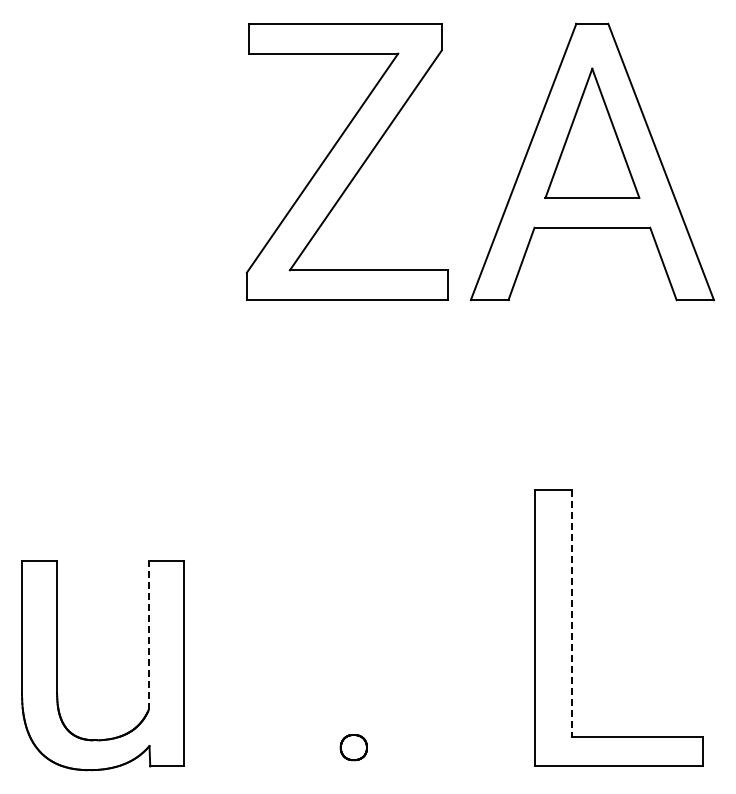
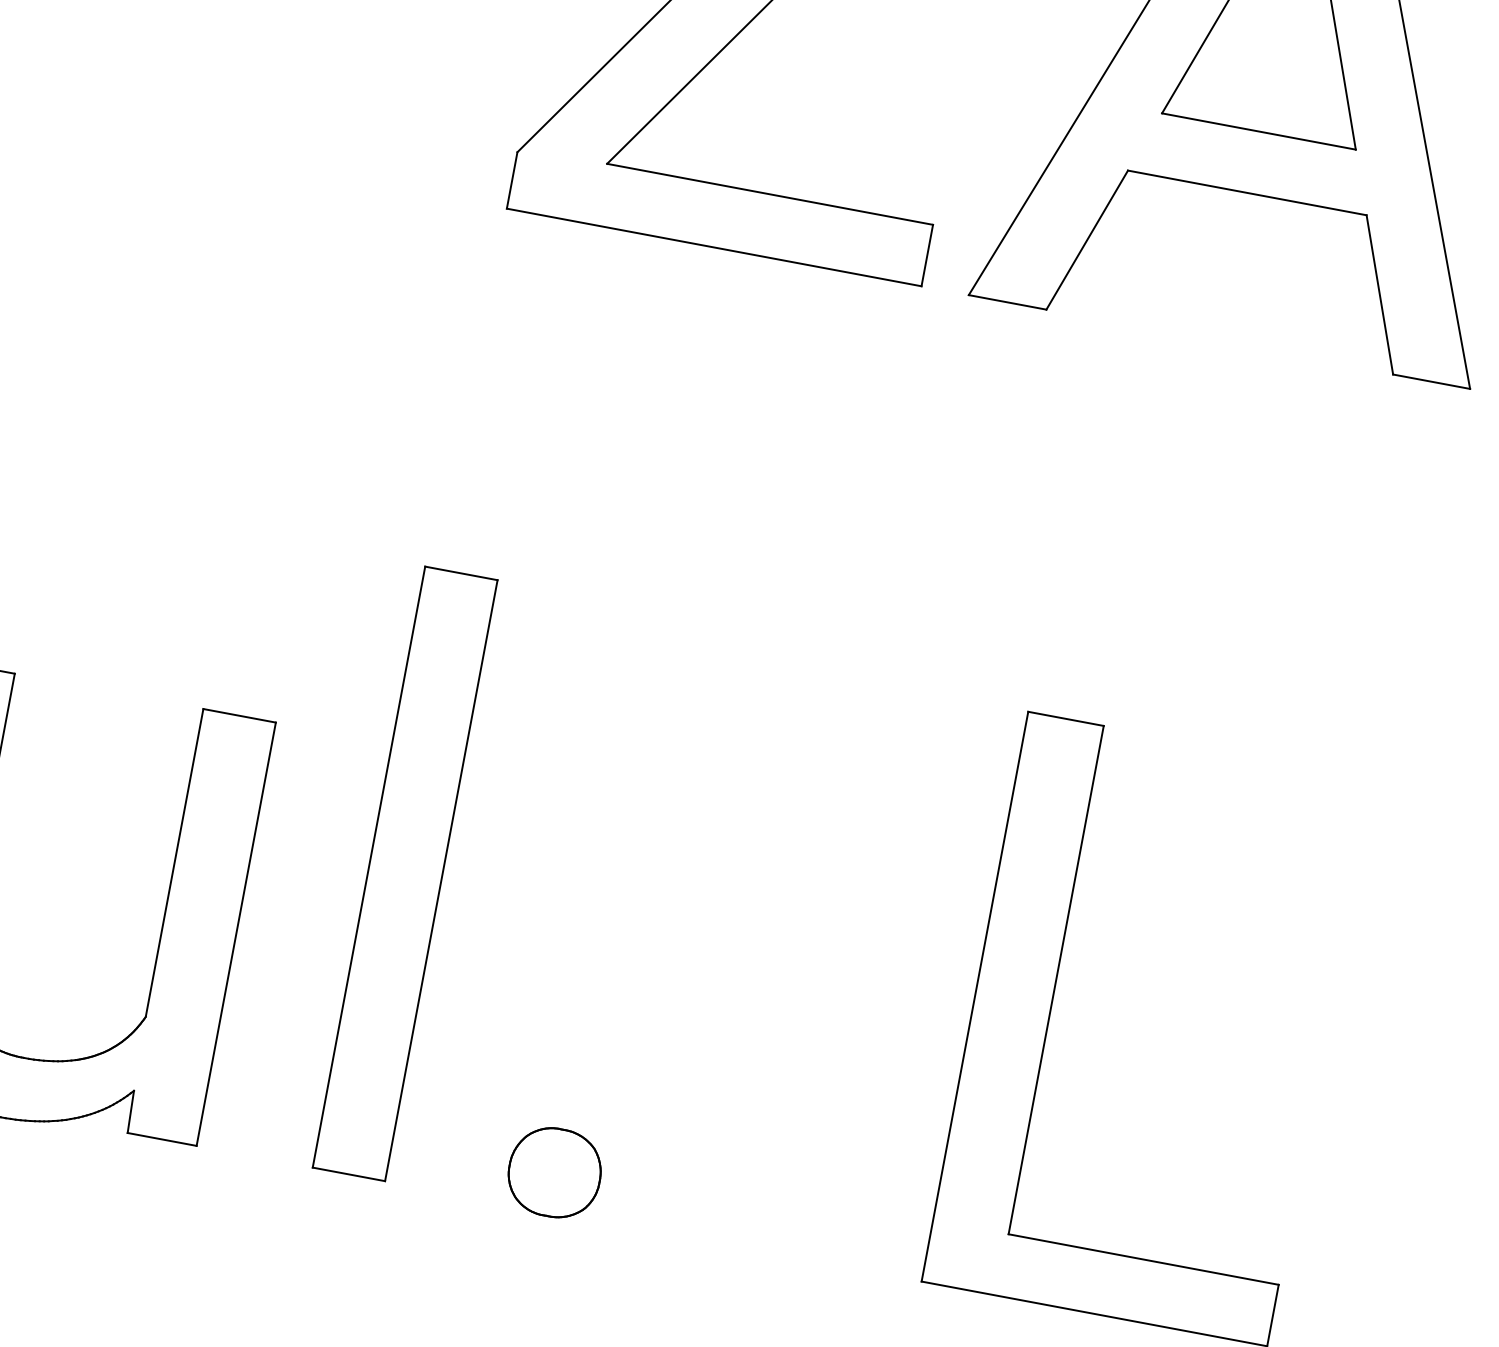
line: (571, 613) -> (1055, 980), dashed -> solid
part: (257, 620) -> (405, 873), added
line: (148, 635) -> (174, 862), dashed -> solid
part: (353, 747) -> (554, 1172), size x1.67

